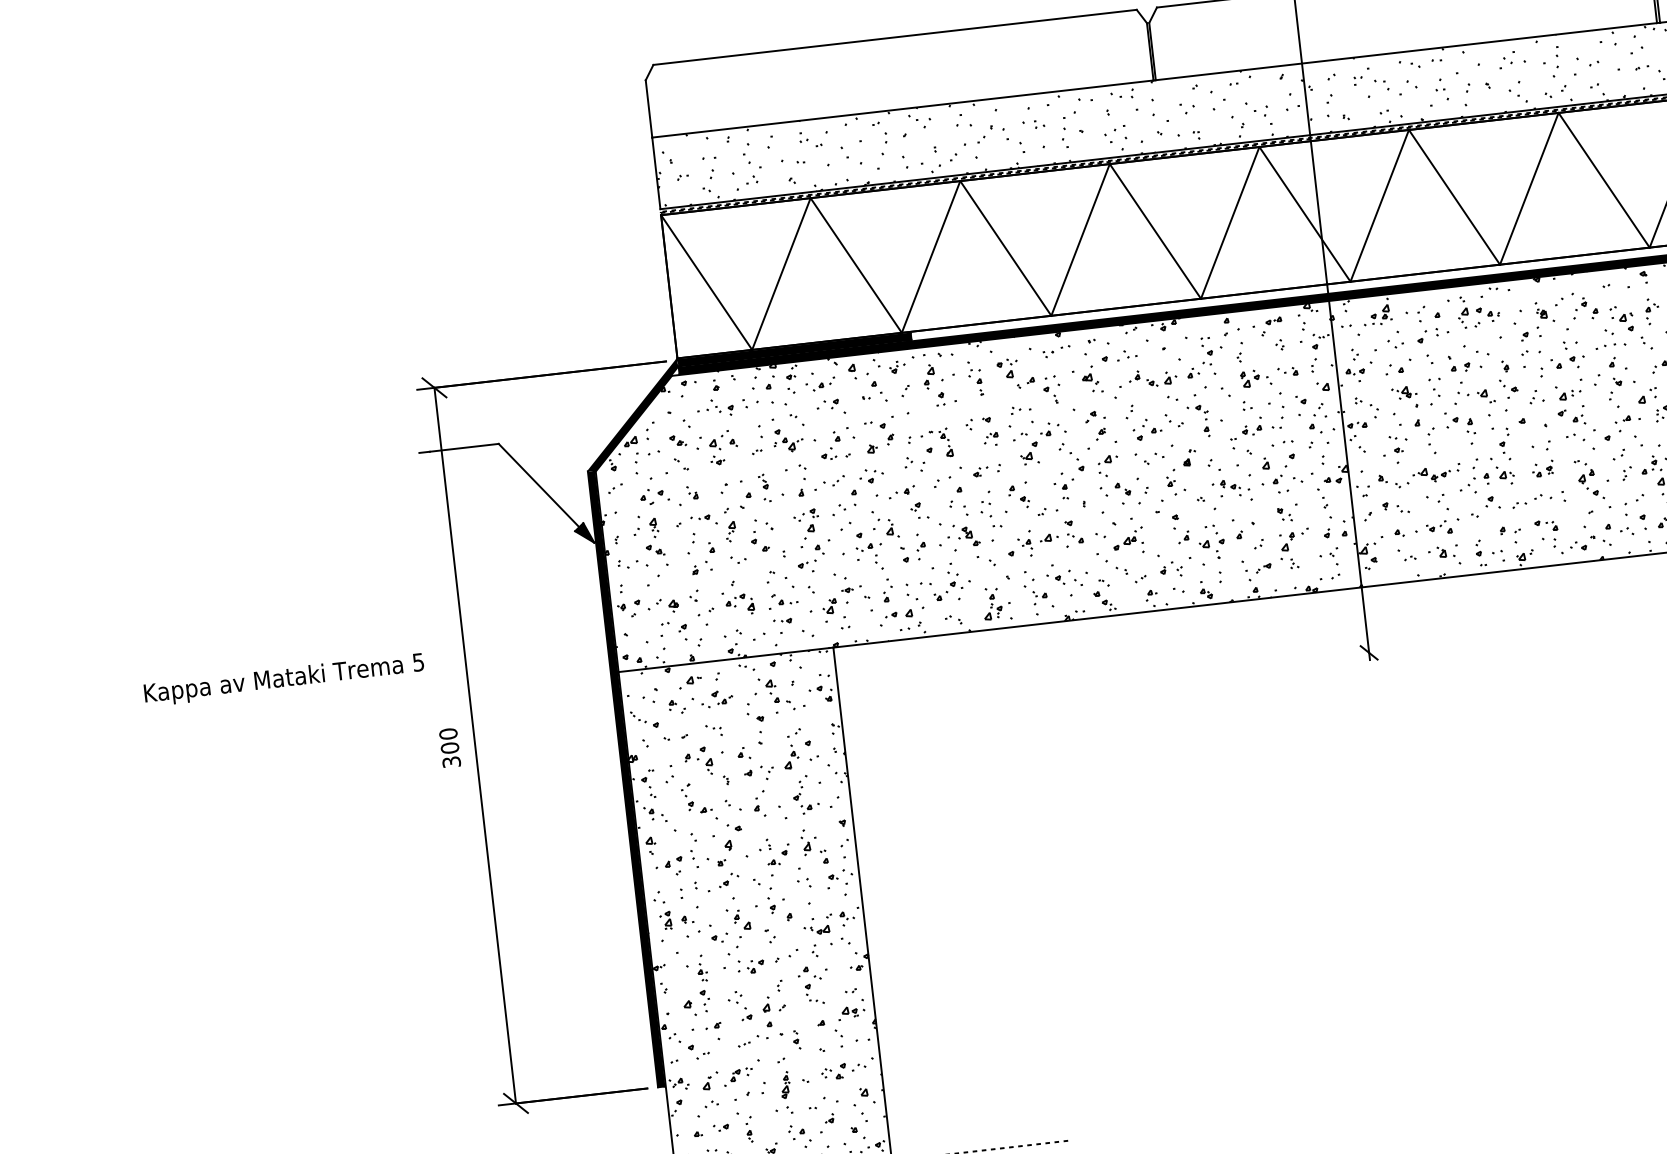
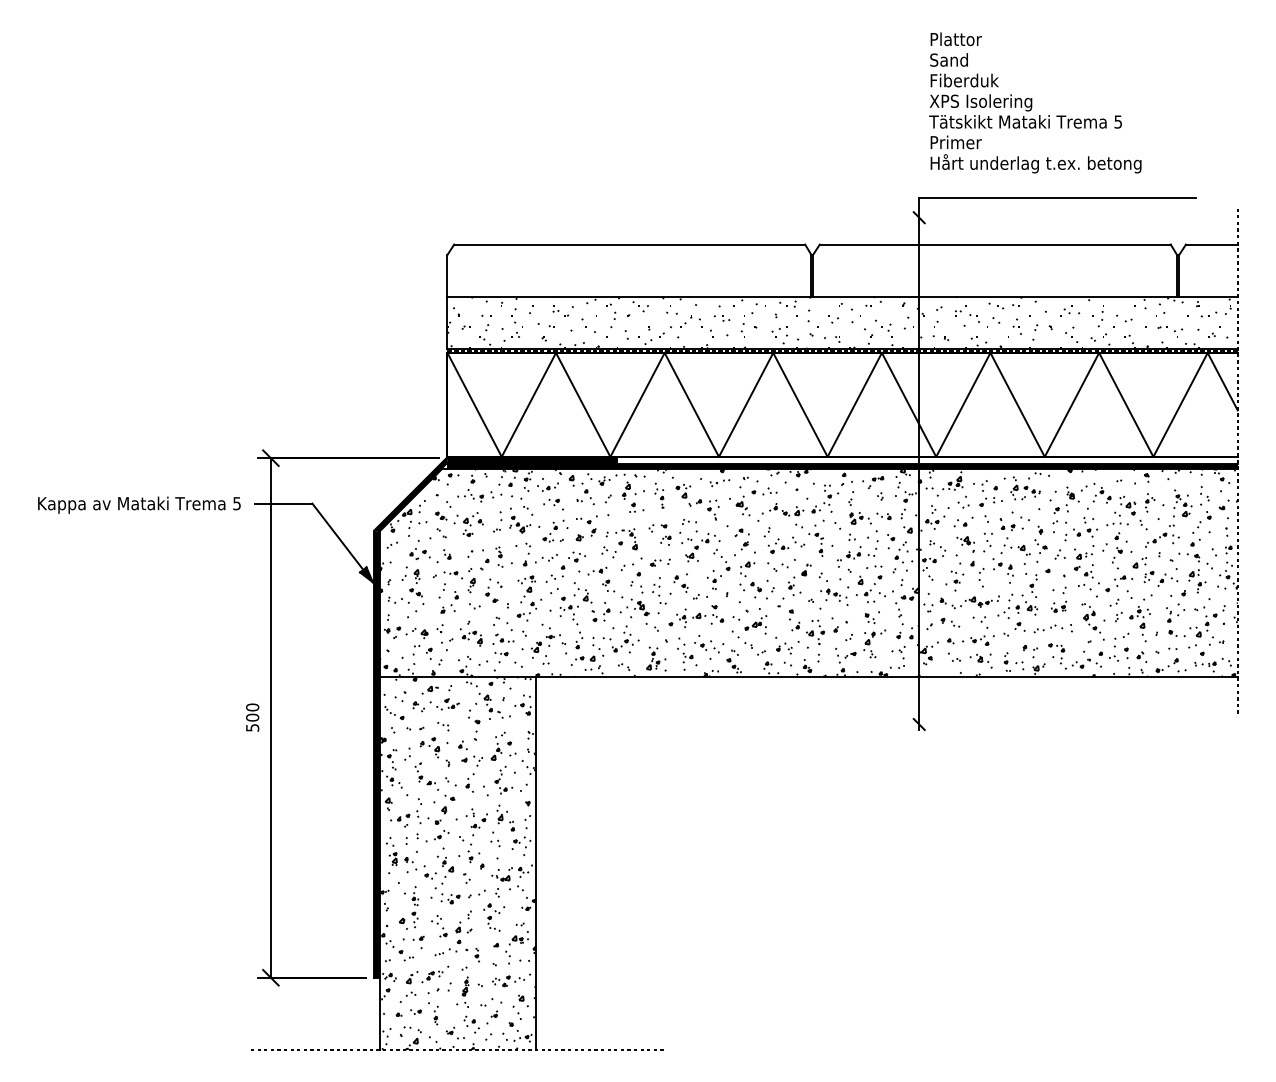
text: (284, 678) -> (139, 504), moved
text: (451, 761) -> (252, 727), 300 -> 500

